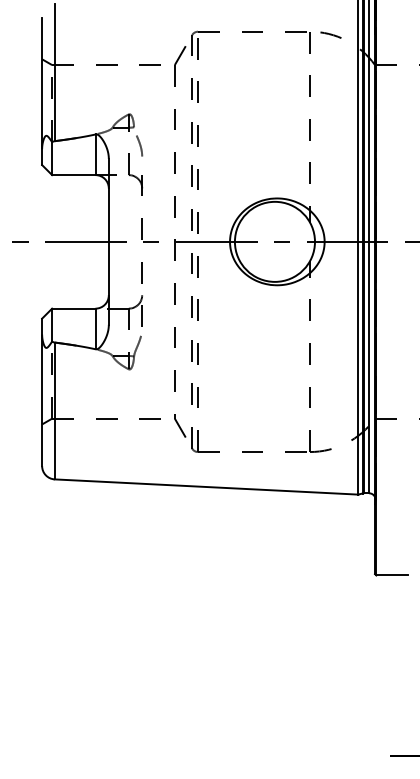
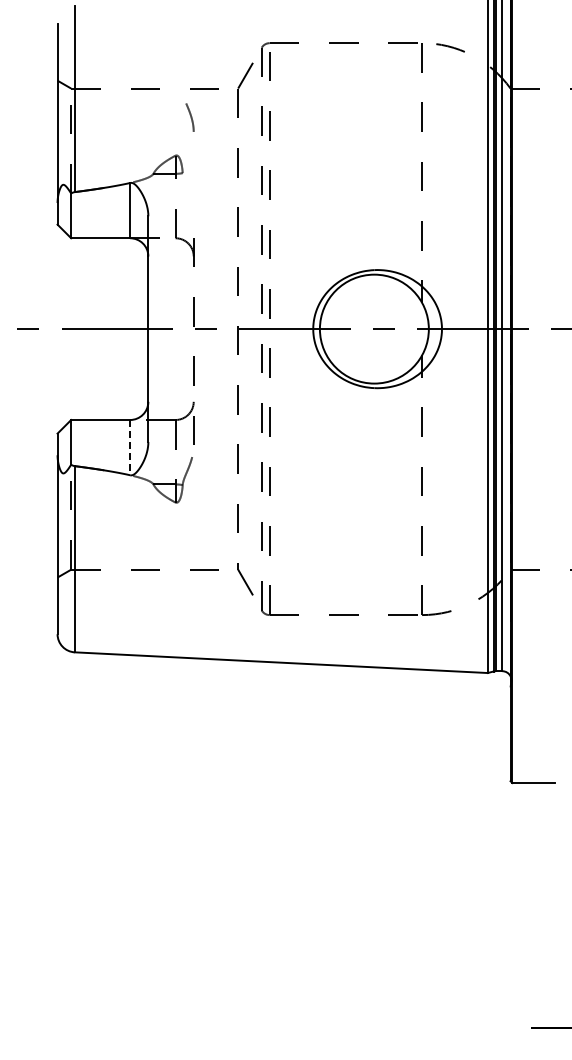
curve: (139, 145) -> (190, 117), moved
line: (95, 328) -> (130, 447), solid -> dashed

